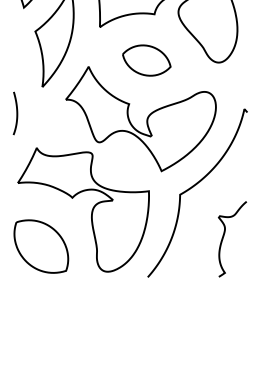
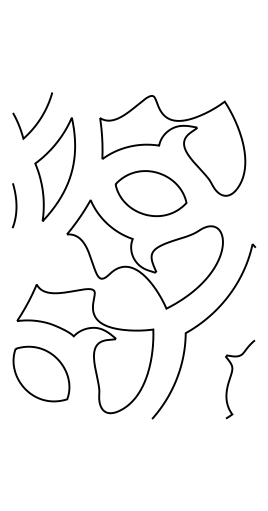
part: (146, 60) -> (150, 193), size x1.43
curve: (16, 113) -> (15, 205), moved
part: (41, 246) -> (41, 373), moved

